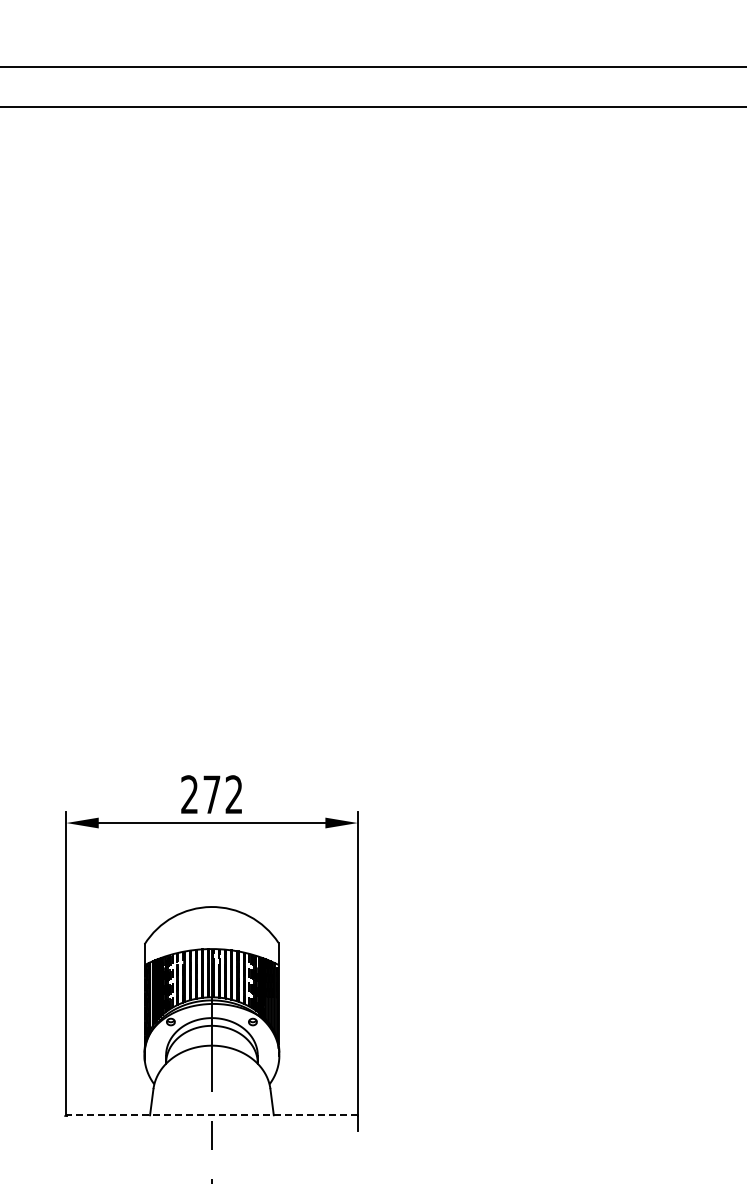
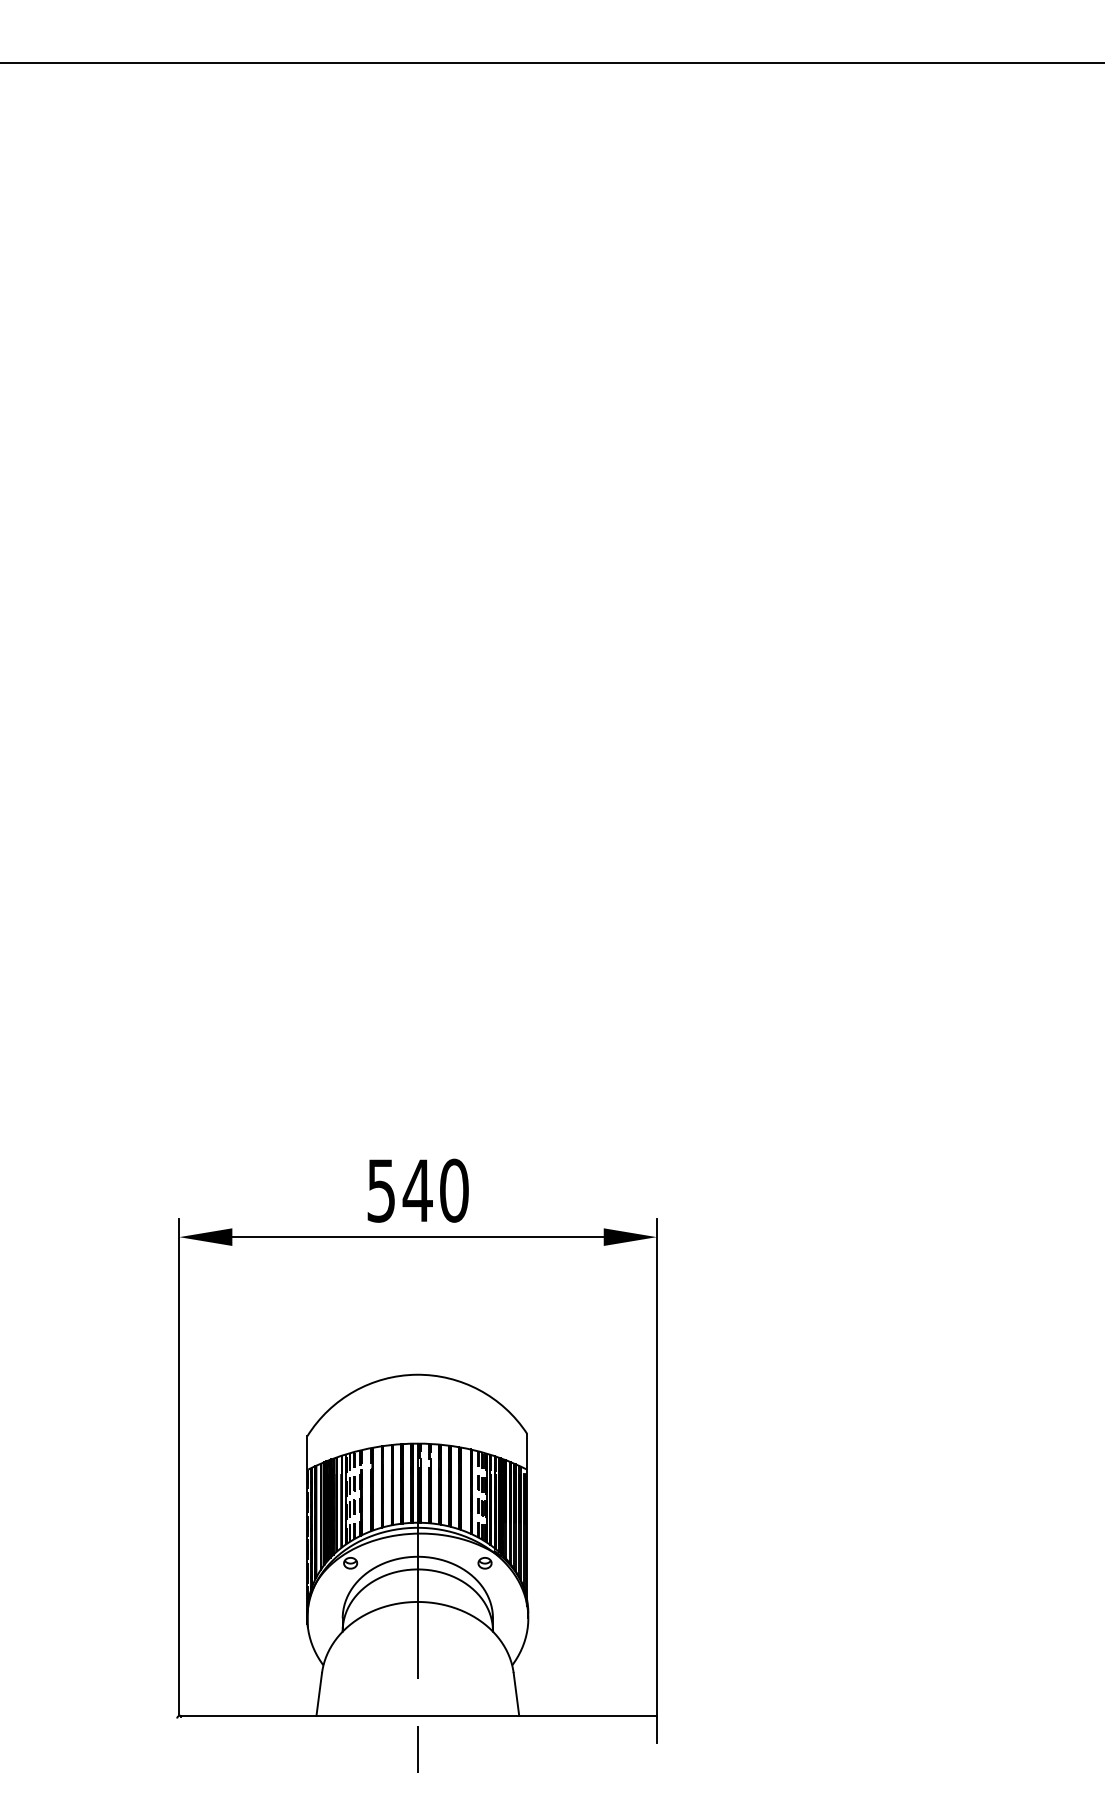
text: (211, 794) -> (417, 1190), 272 -> 540
line: (211, 1115) -> (417, 1716), dashed -> solid

